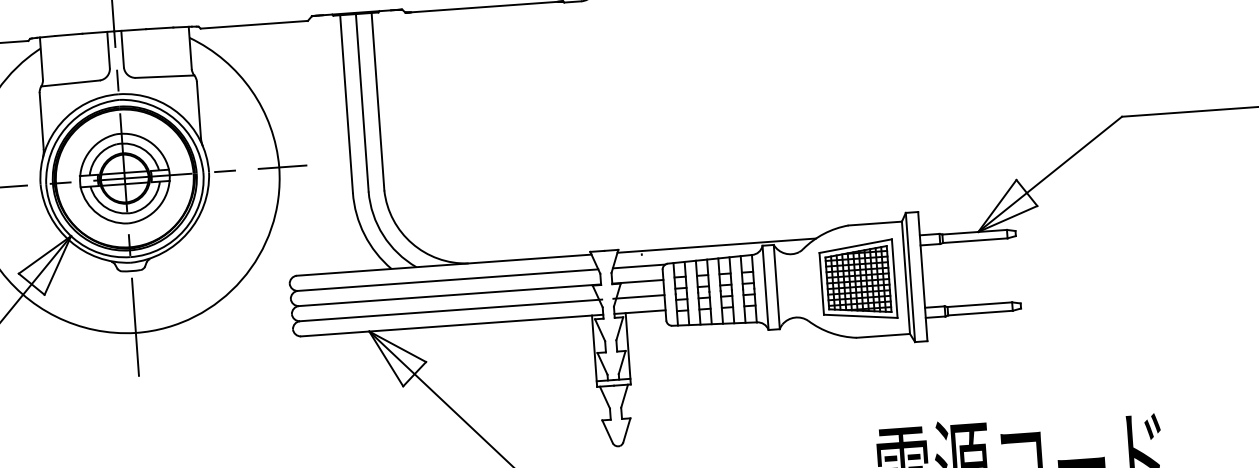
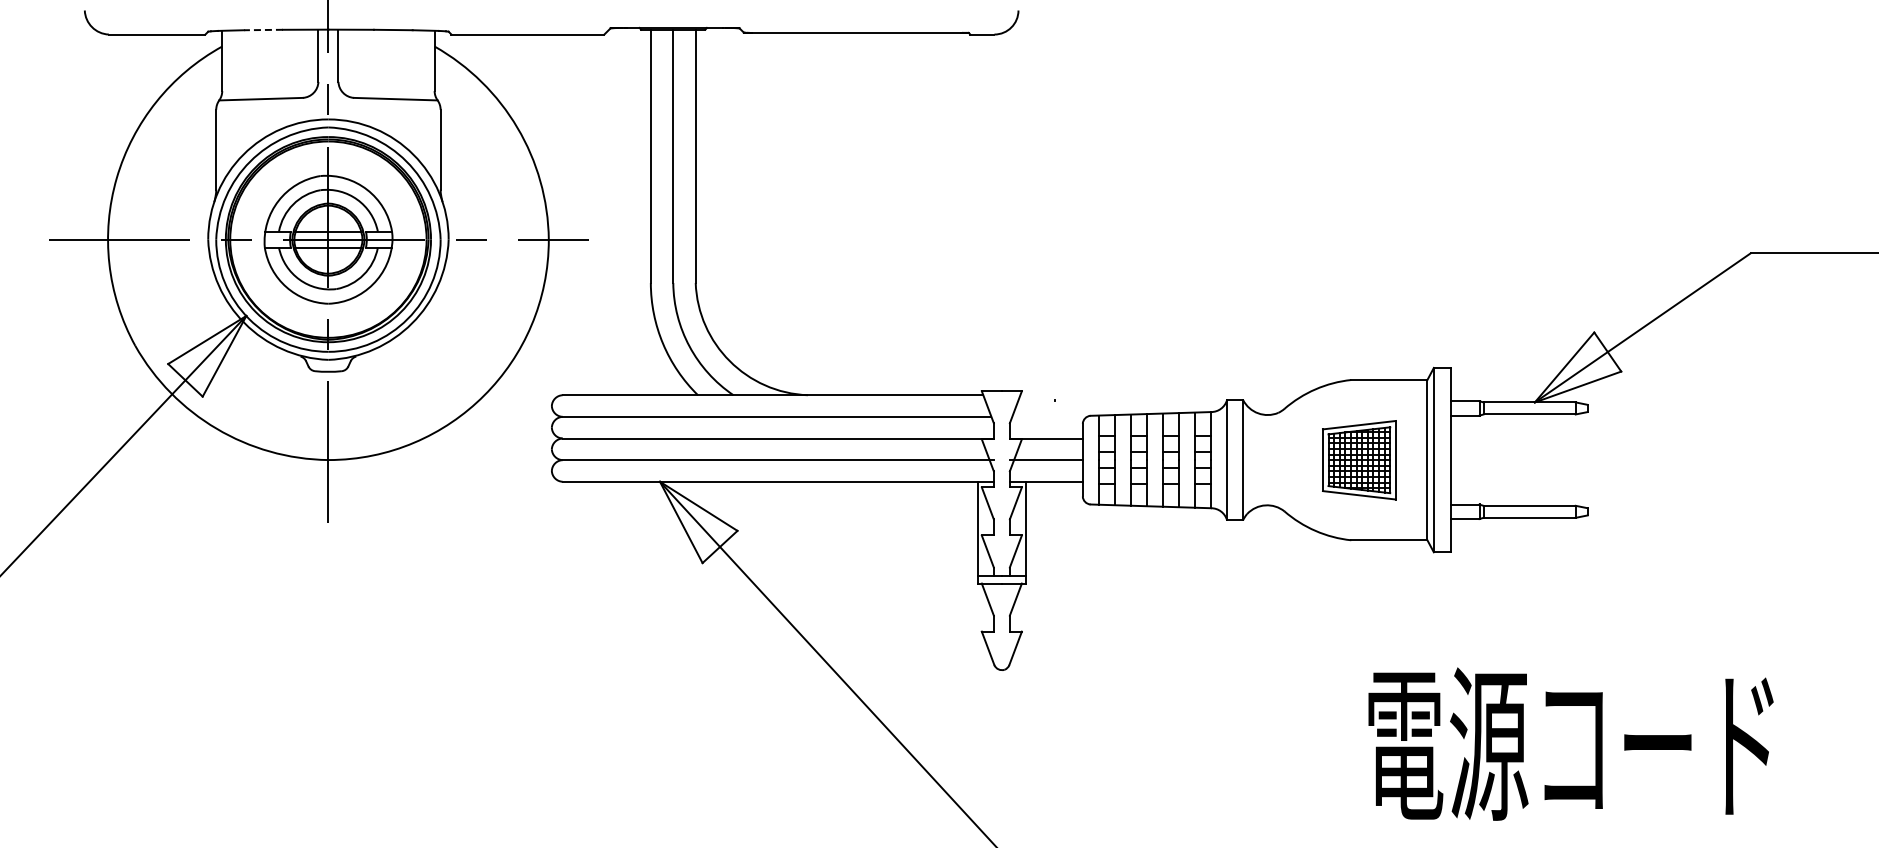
line: (68, 35) -> (263, 30), solid -> dashed
line: (716, 245) -> (1161, 395), removed
line: (638, 266) -> (1049, 416), removed
part: (858, 281) -> (1359, 460), size x0.7

